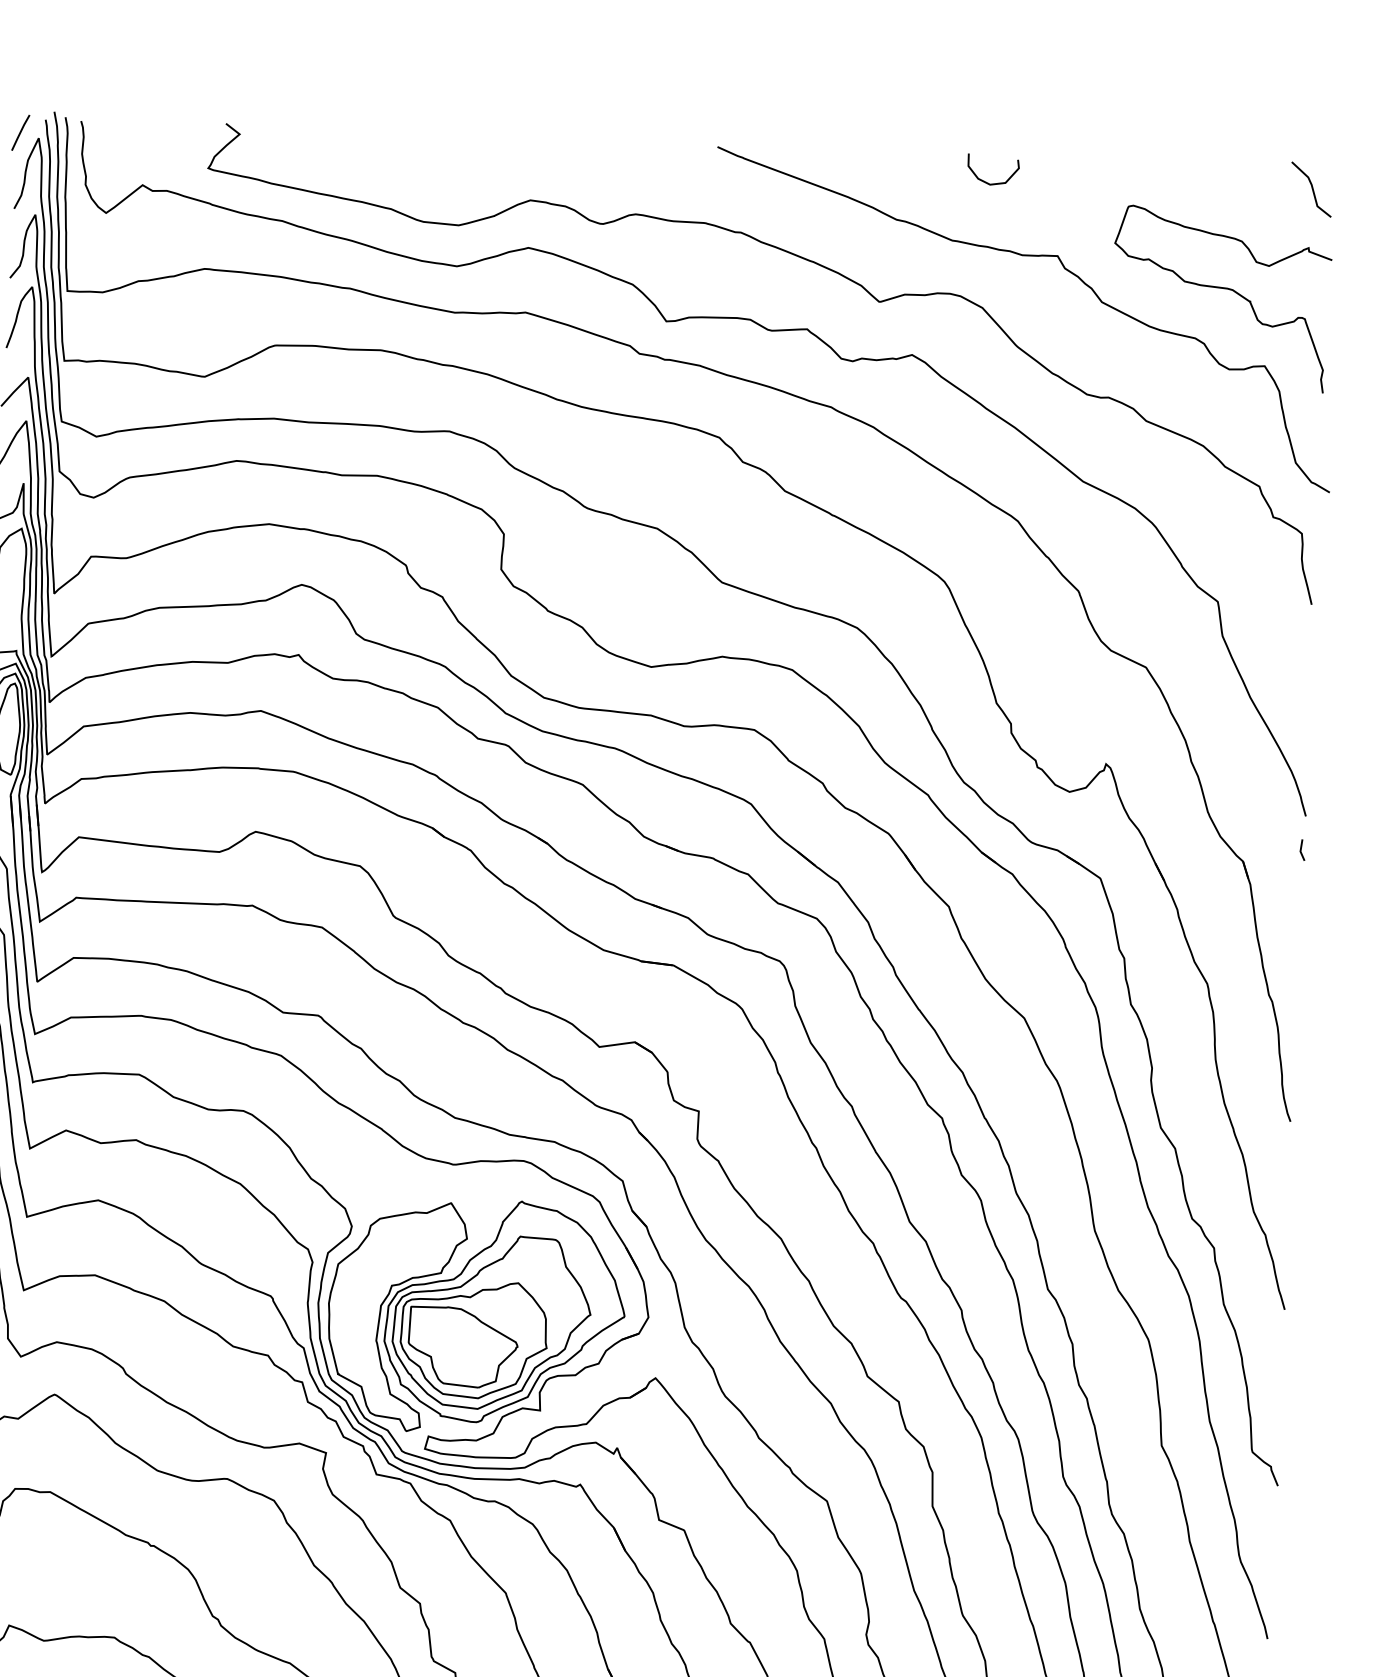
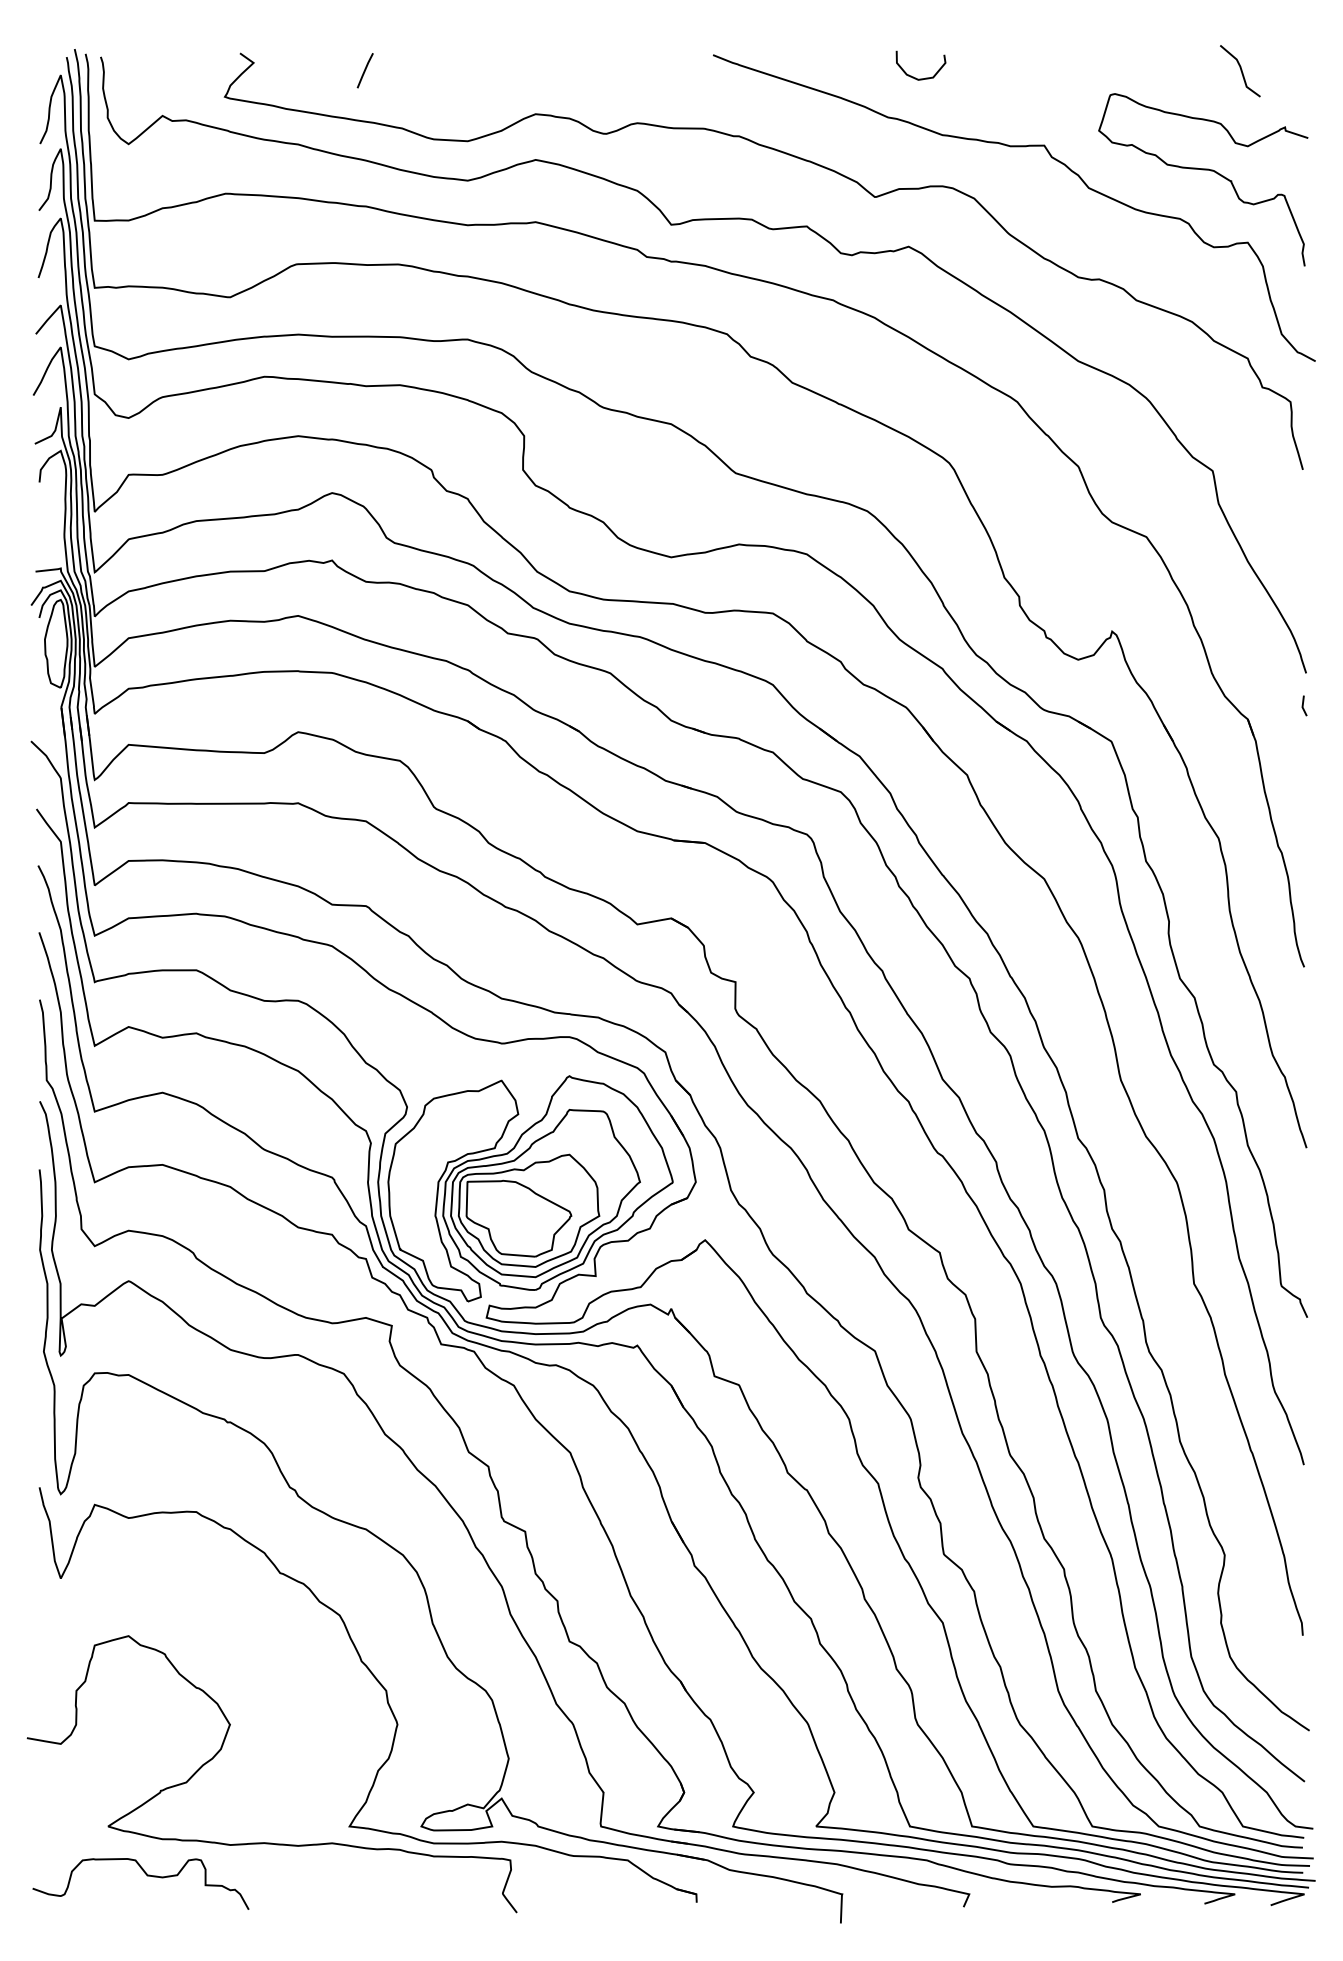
line: (19, 132) -> (364, 70), moved
curve: (987, 182) -> (915, 77), moved
curve: (1311, 189) -> (1240, 71), moved

